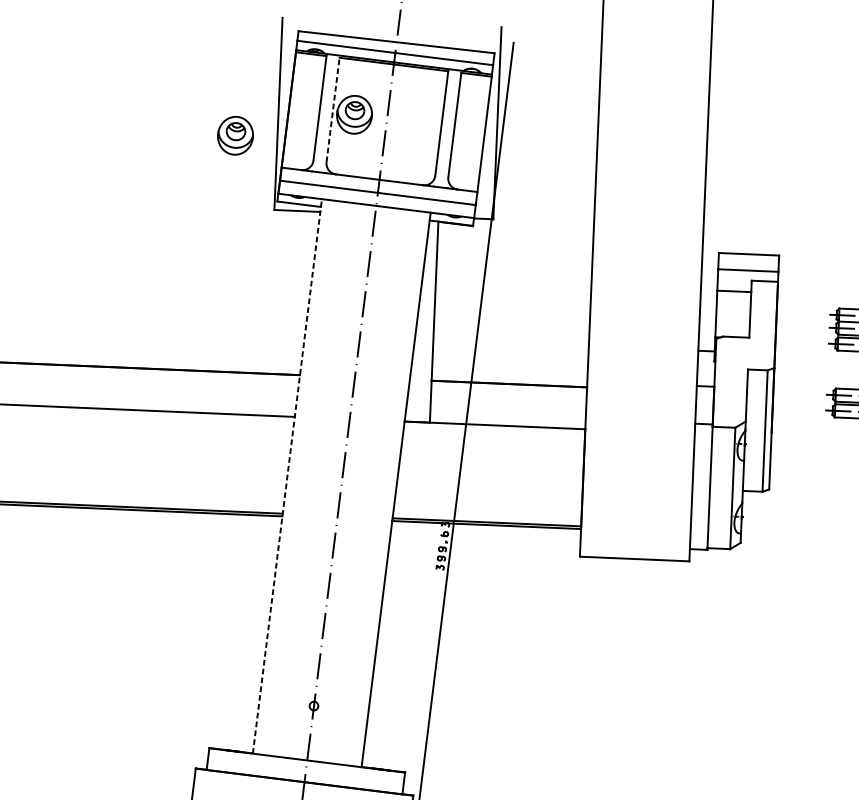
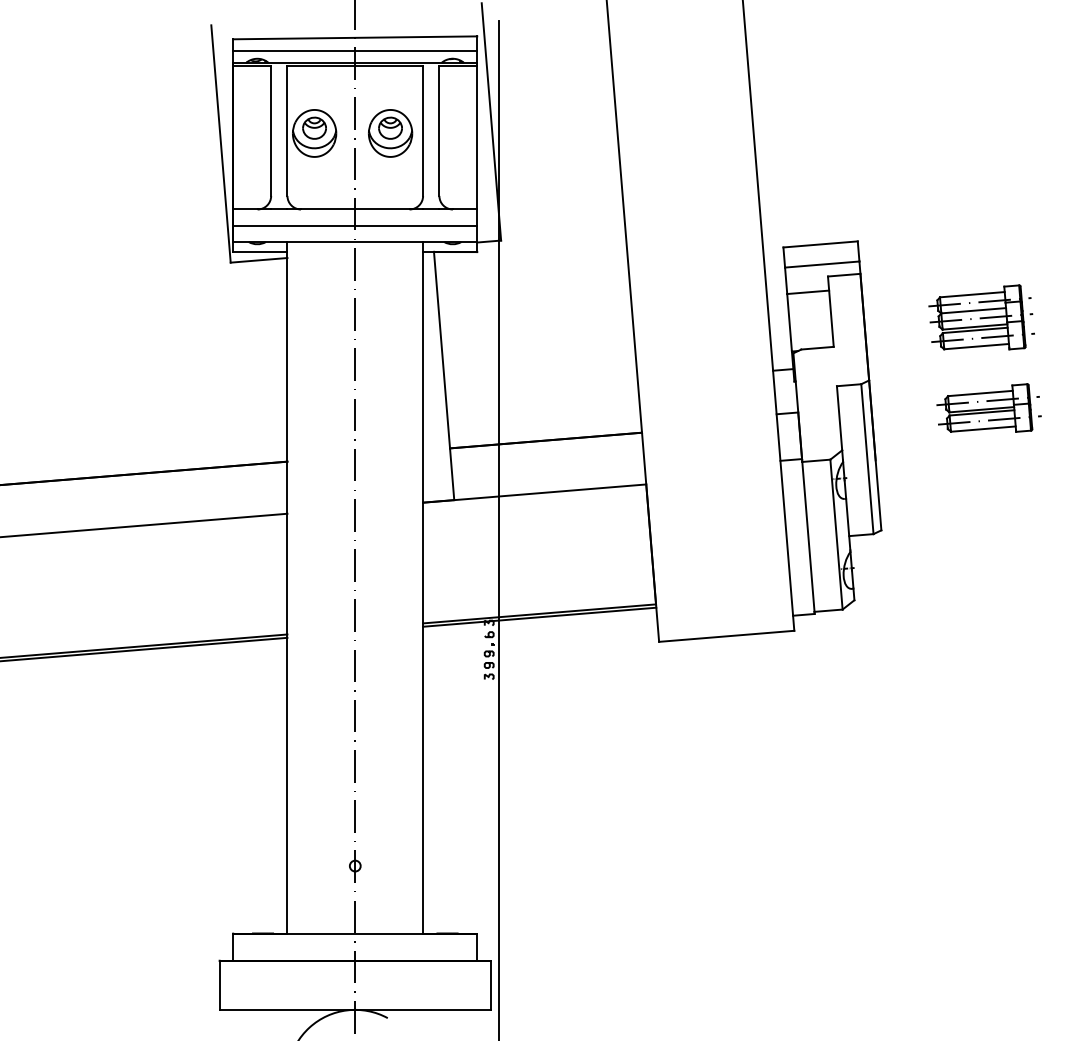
line: (333, 109) -> (287, 130), dashed -> solid
part: (235, 135) -> (390, 133), moved
line: (287, 476) -> (287, 587), dashed -> solid

